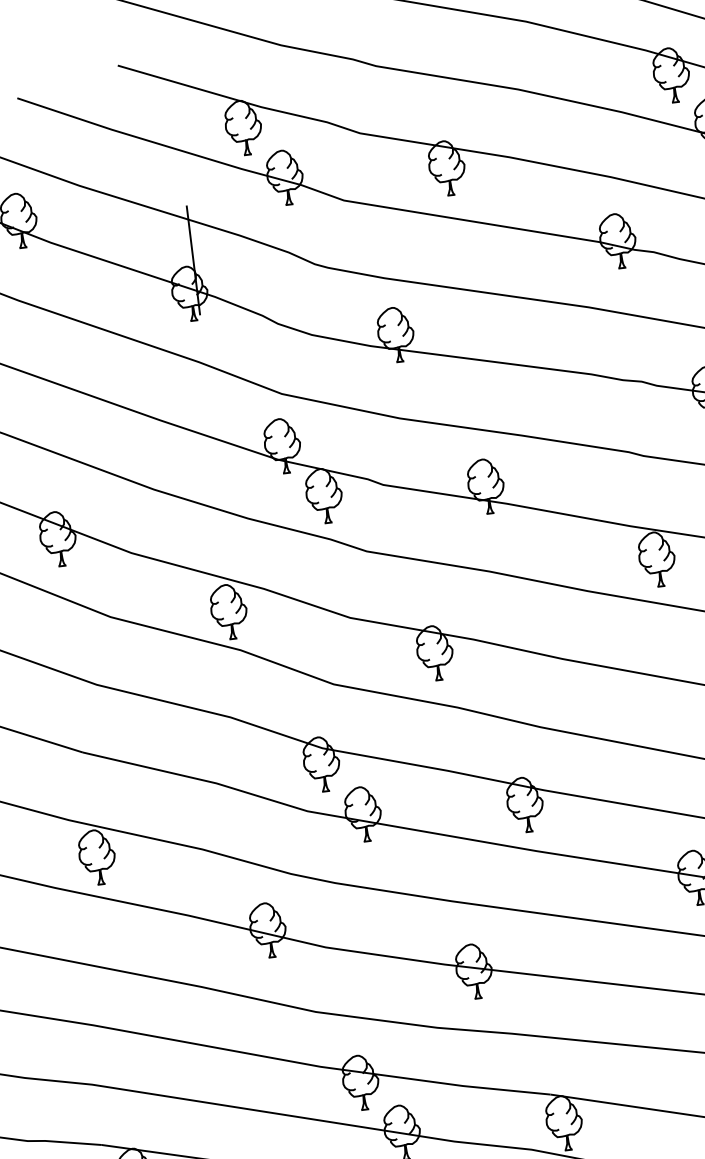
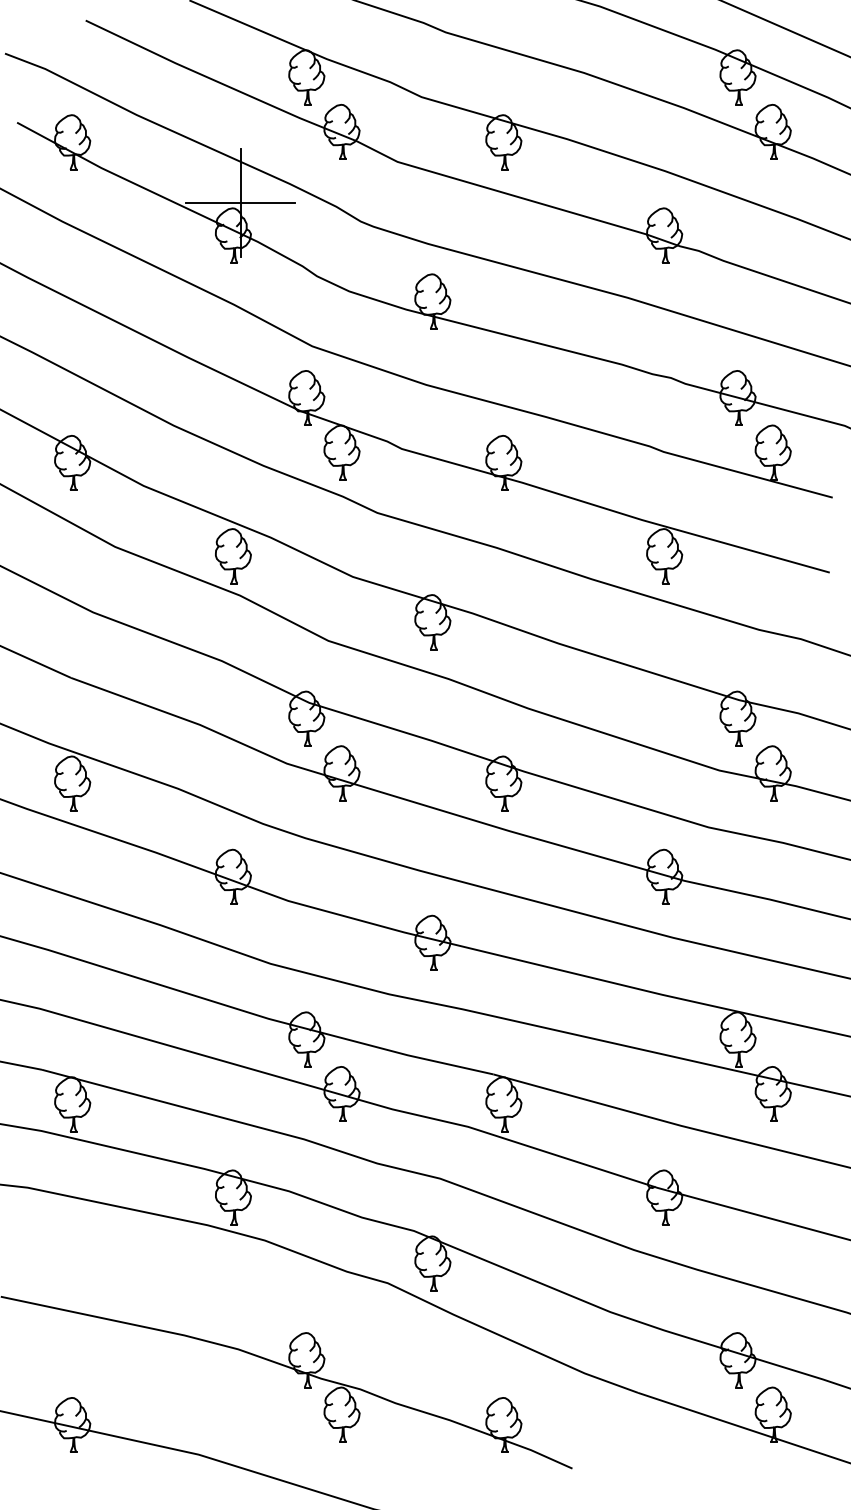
line: (193, 259) -> (240, 202), added

